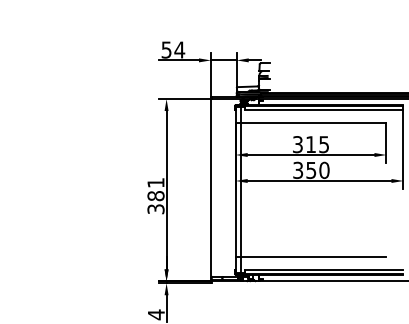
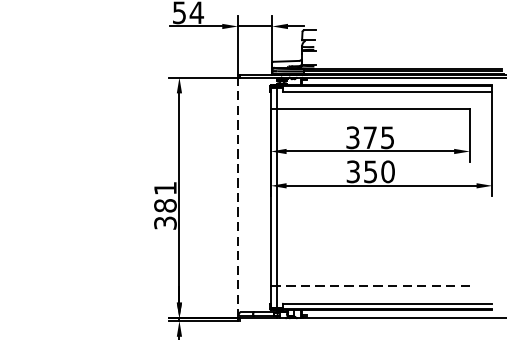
text: (310, 144) -> (369, 137), 315 -> 375
line: (210, 189) -> (237, 197), solid -> dashed
line: (313, 256) -> (373, 285), solid -> dashed

